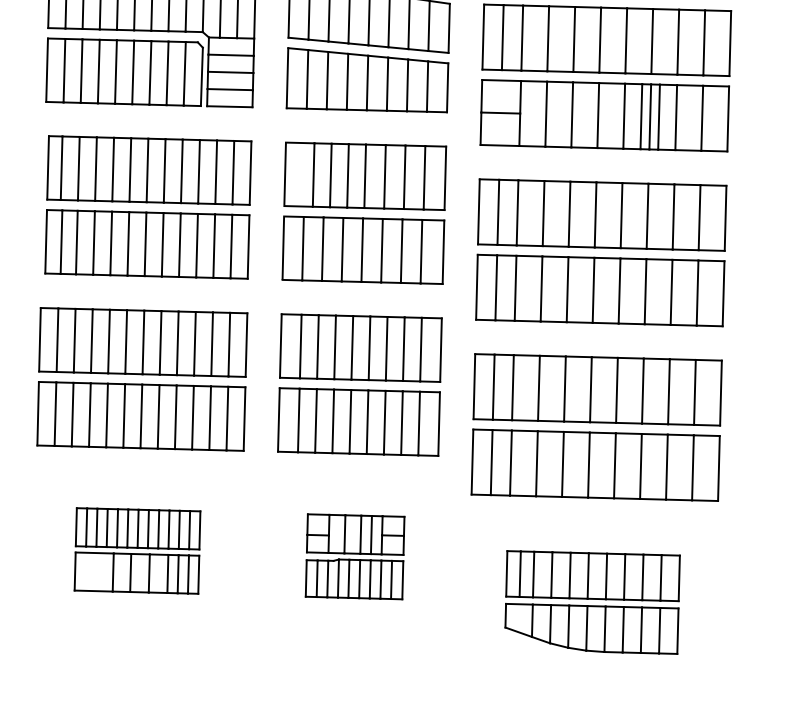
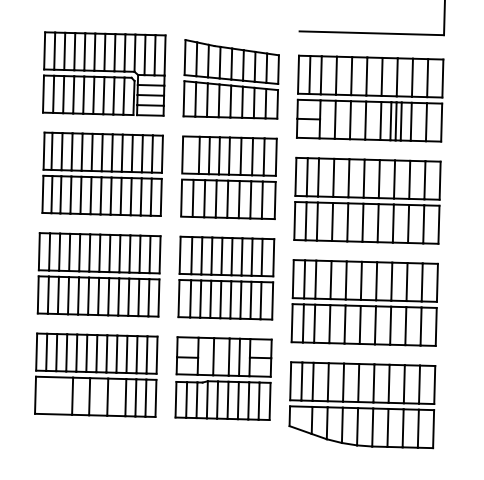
part: (137, 549) -> (96, 374), size x1.67
part: (355, 556) -> (223, 378), size x1.67
part: (592, 602) -> (362, 405), size x1.43

